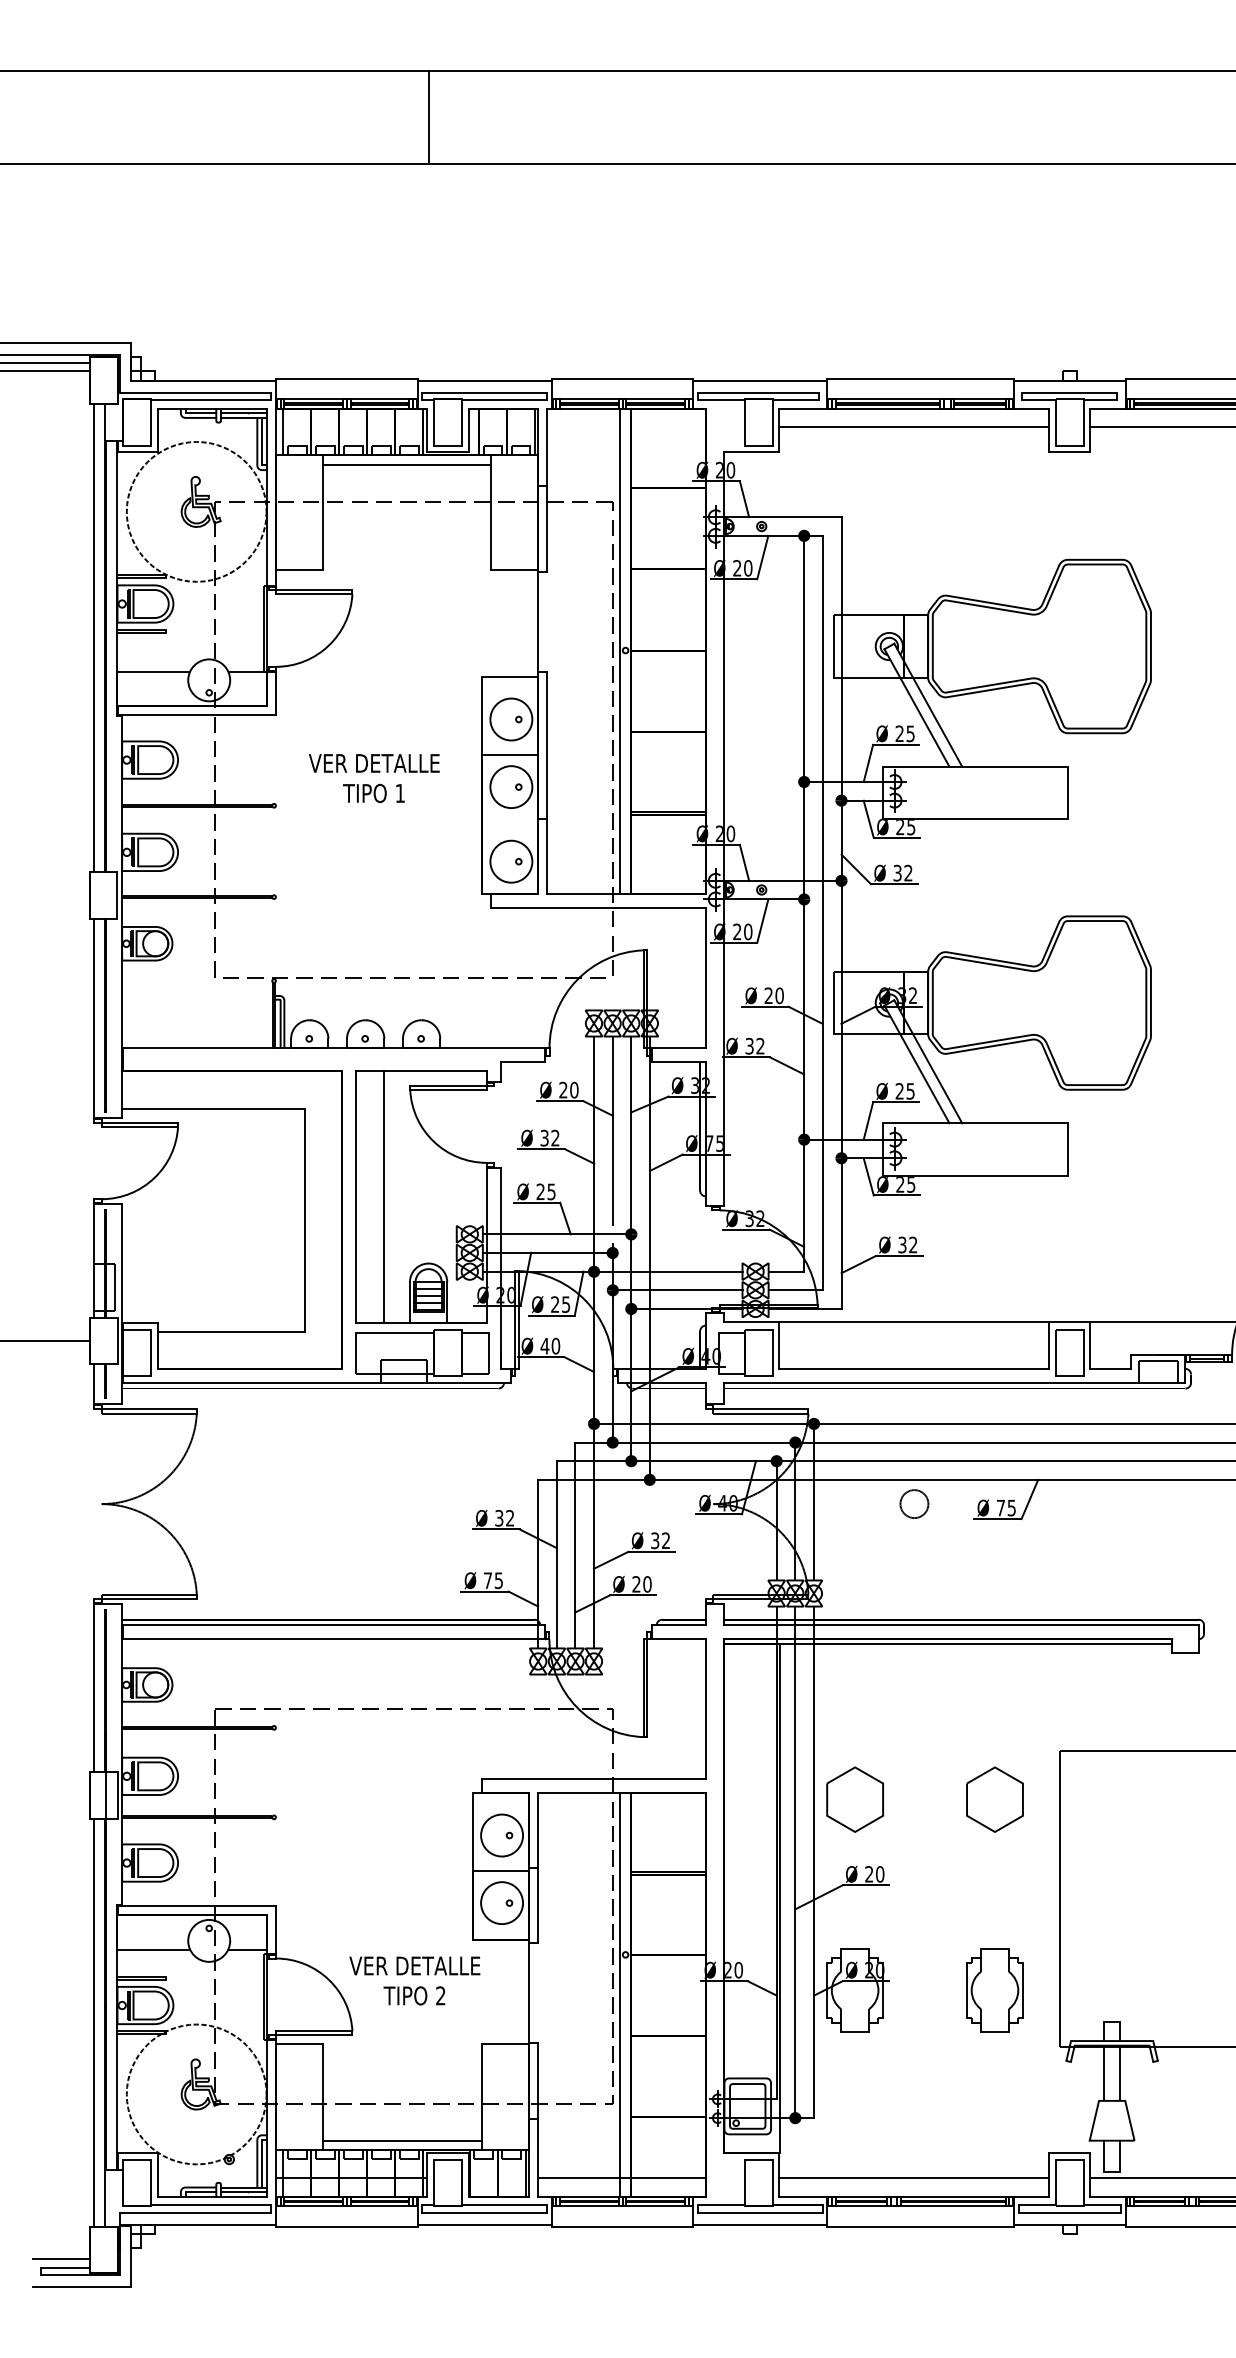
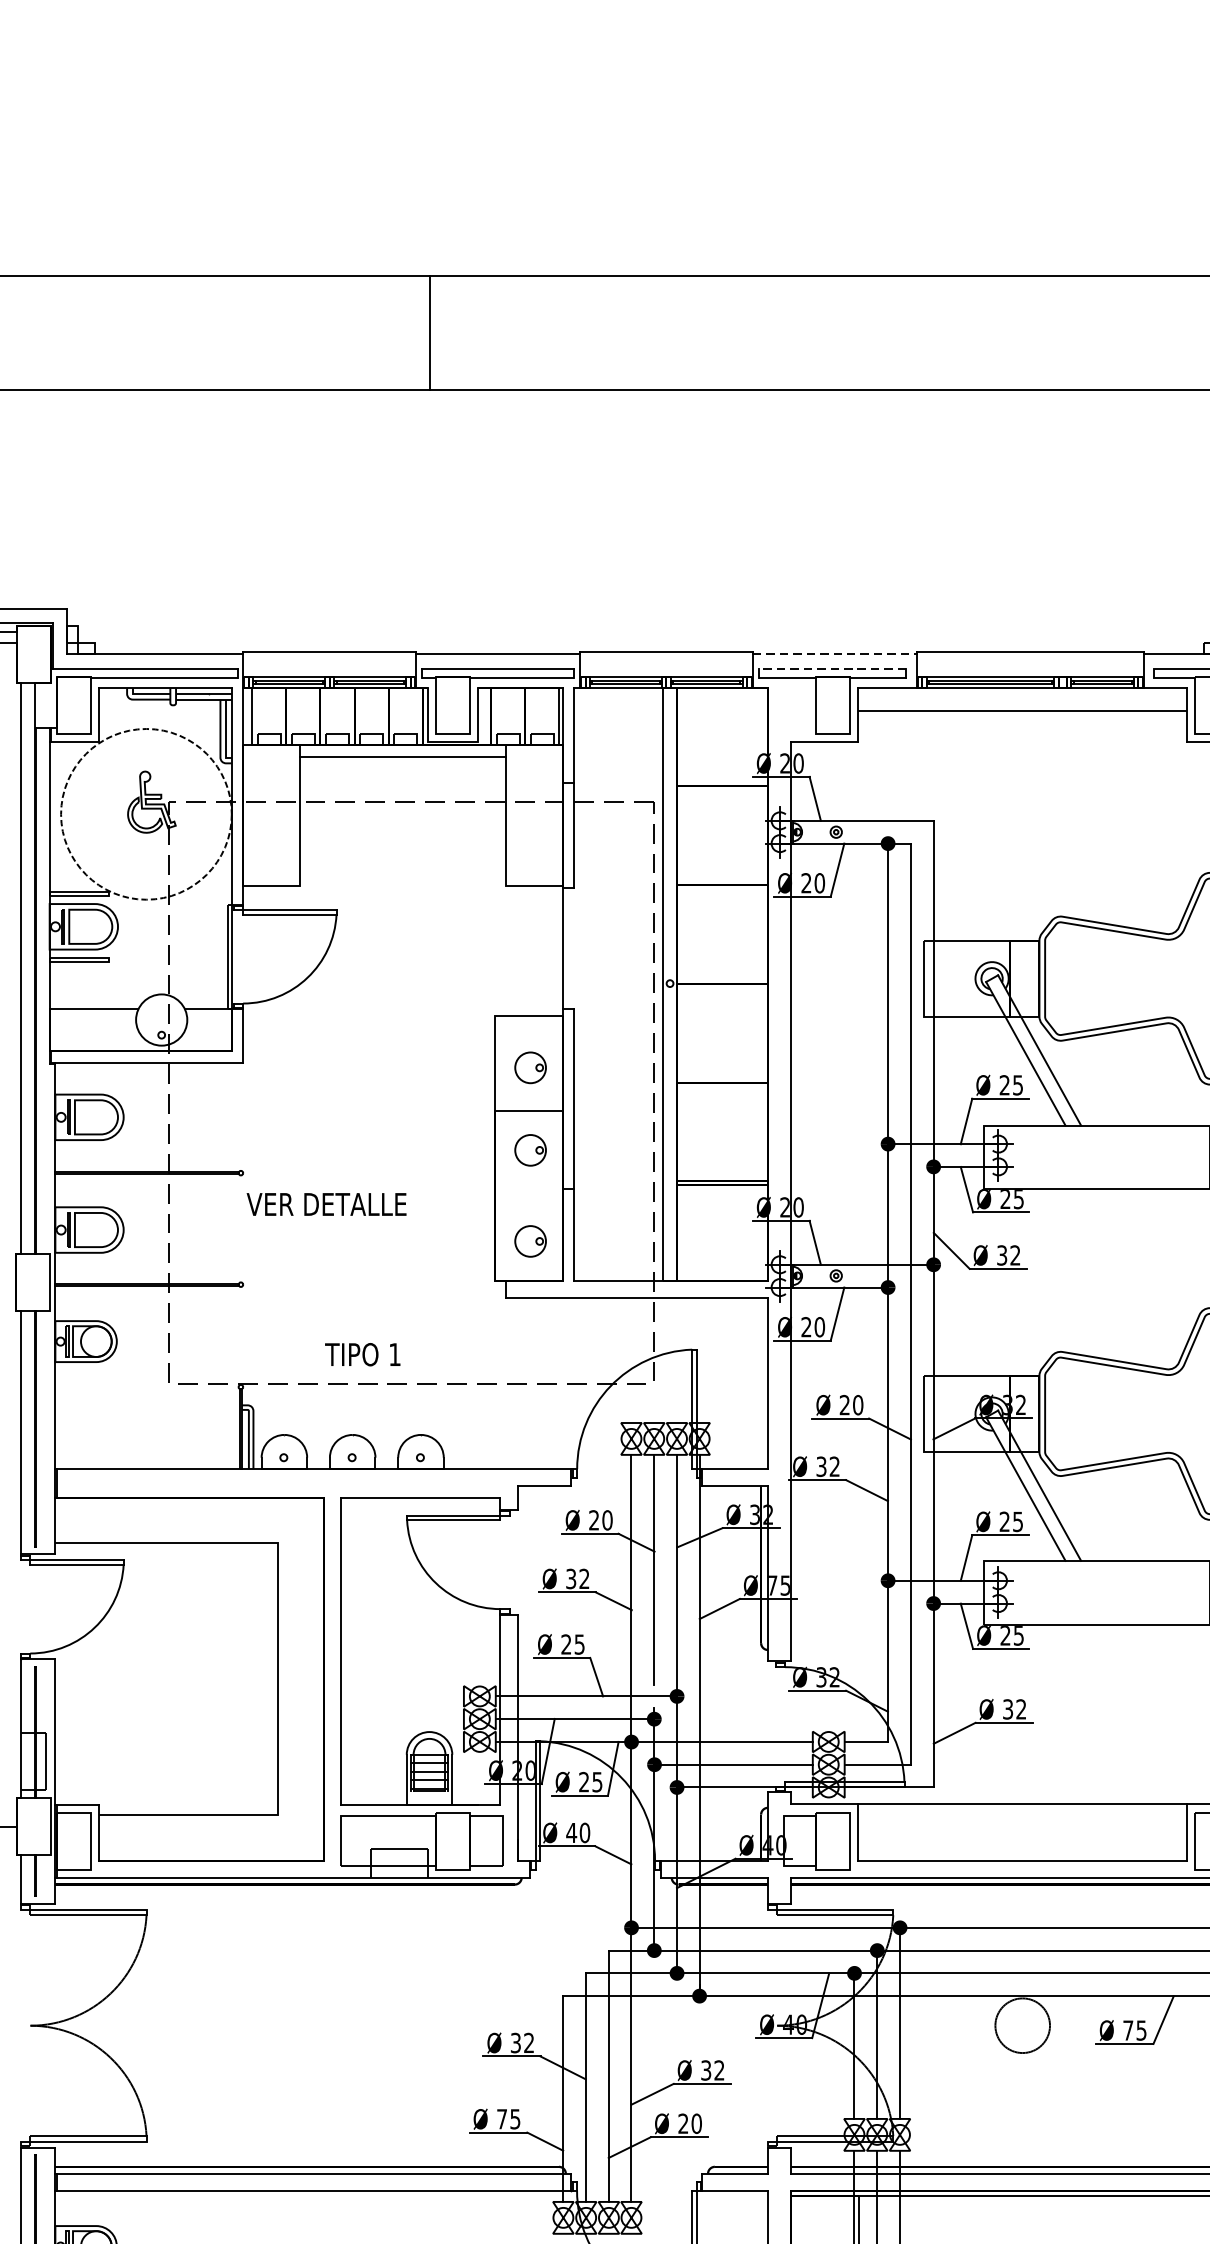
line: (760, 380) -> (834, 653), solid -> dashed
line: (758, 392) -> (832, 668), solid -> dashed
circle: (511, 719) -> (530, 1067), size x0.6
text: (374, 763) -> (326, 1204), moved
circle: (511, 787) -> (530, 1150), size x0.6
text: (373, 792) -> (362, 1353), moved
circle: (511, 861) -> (530, 1241), size x0.6
line: (384, 1197) -> (375, 1651), removed
circle: (914, 1504) -> (1022, 2026), size x1.6

